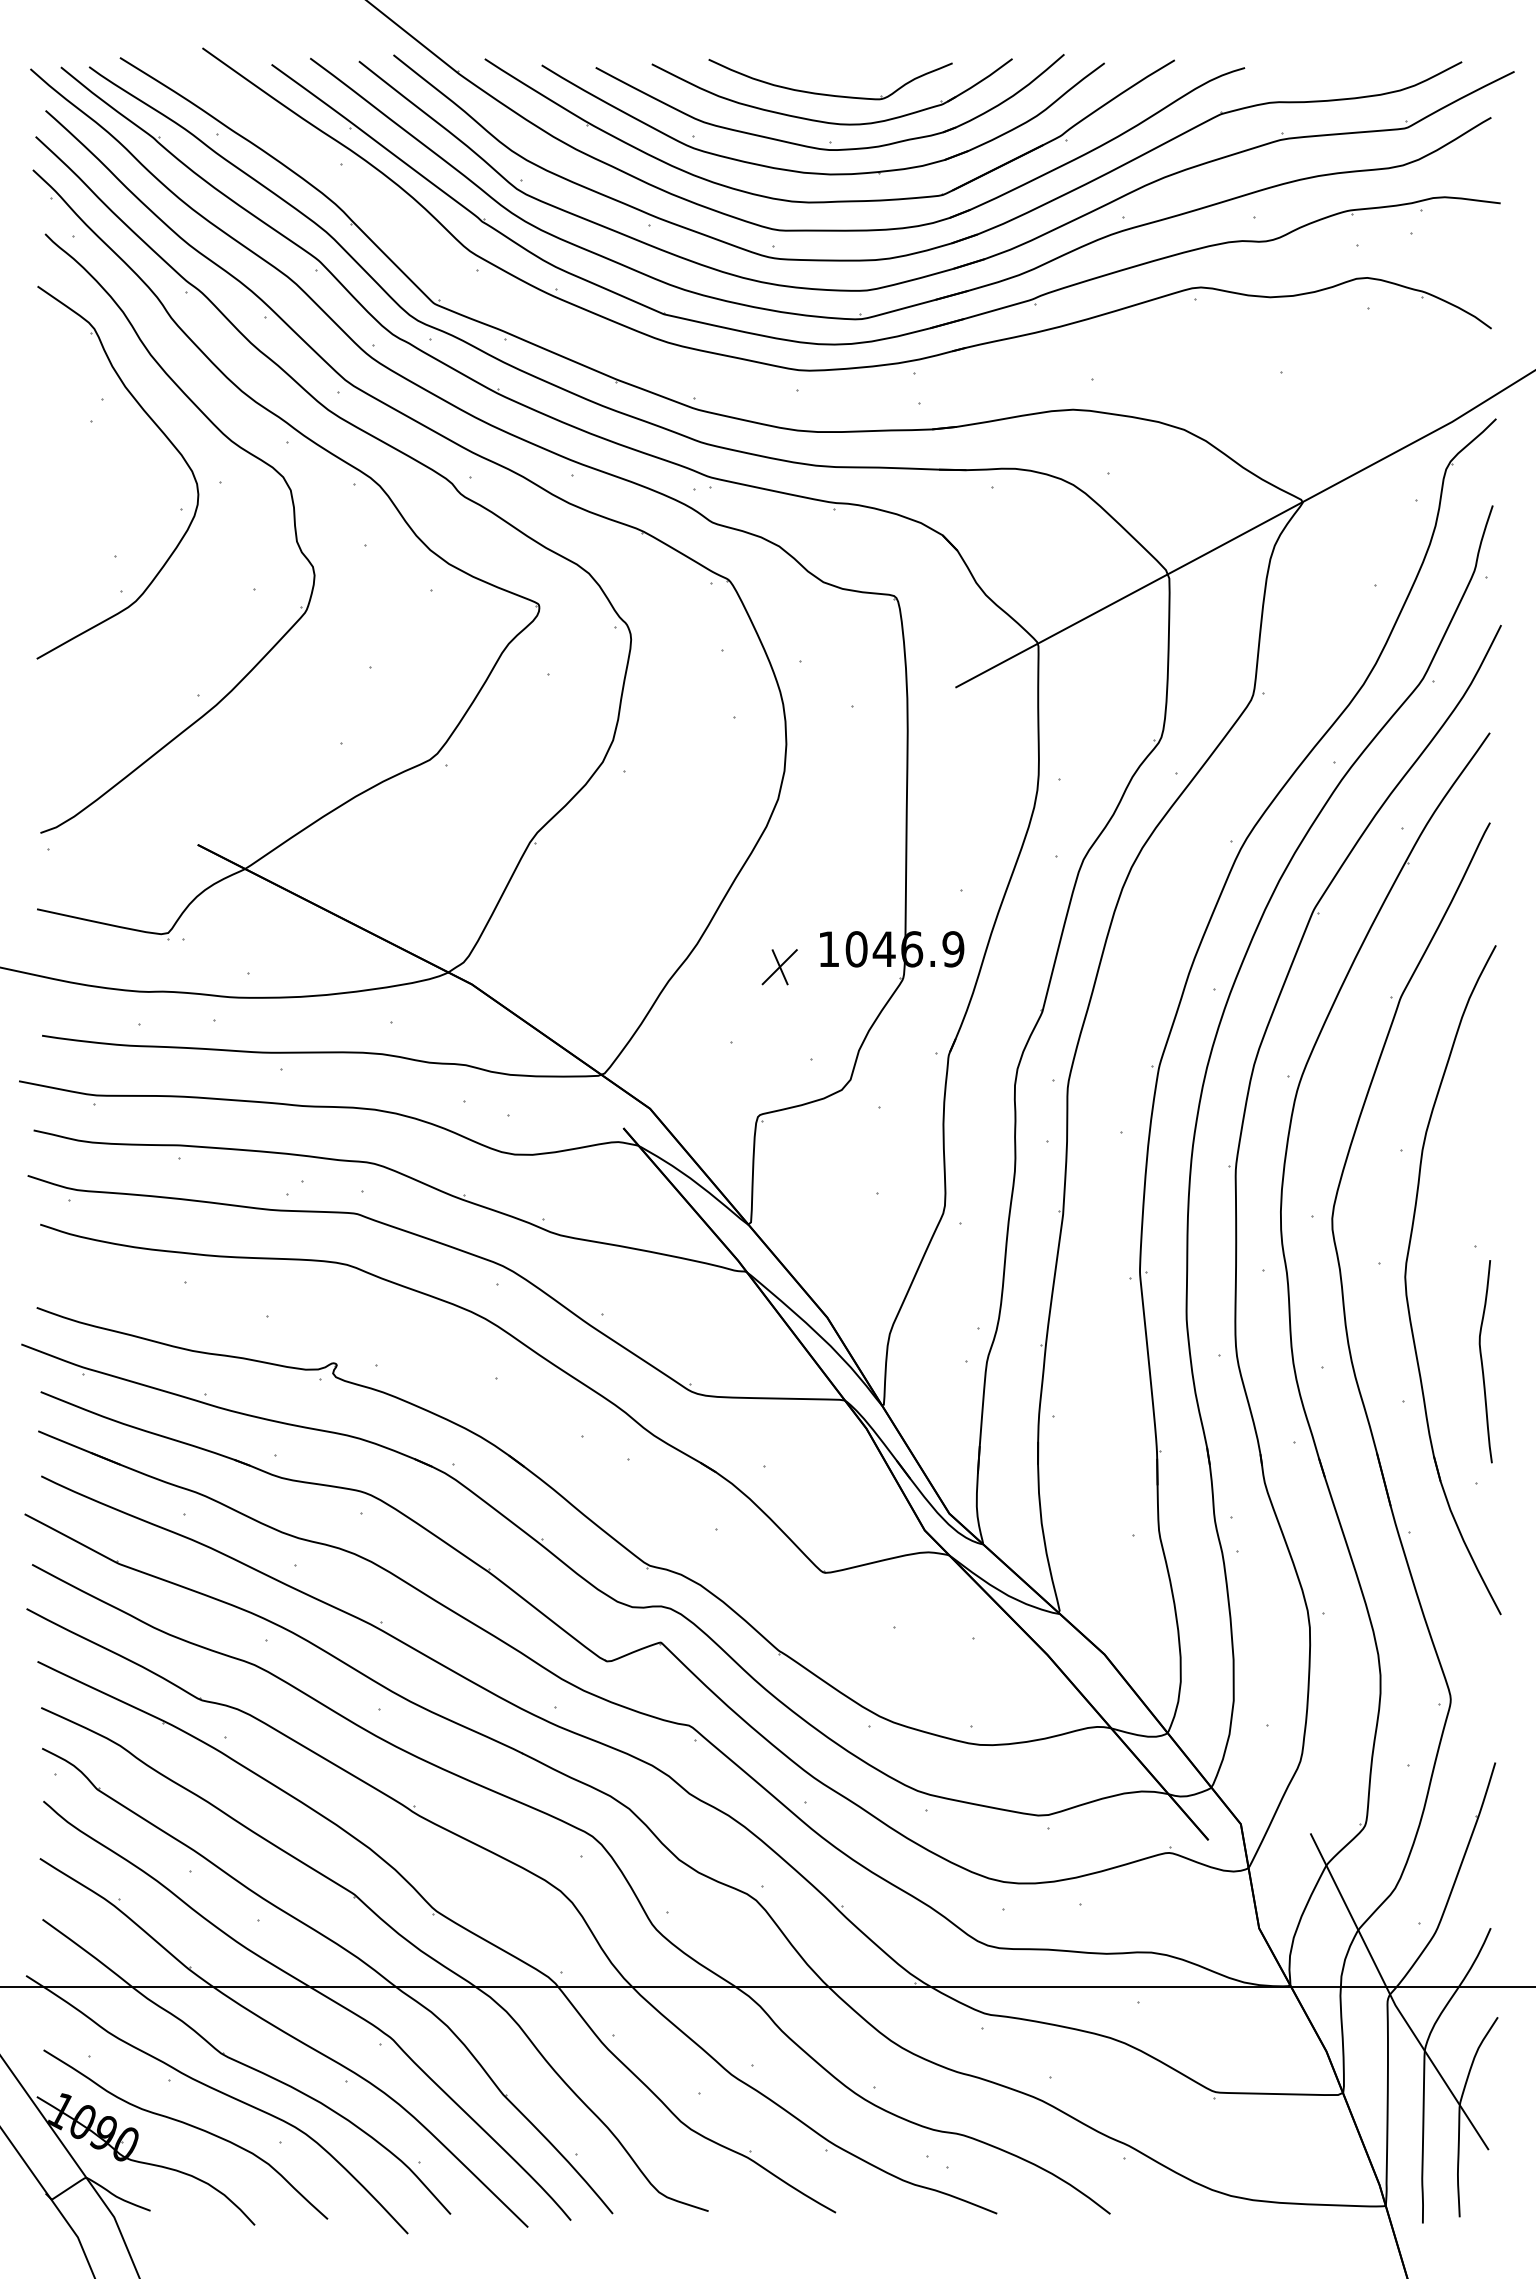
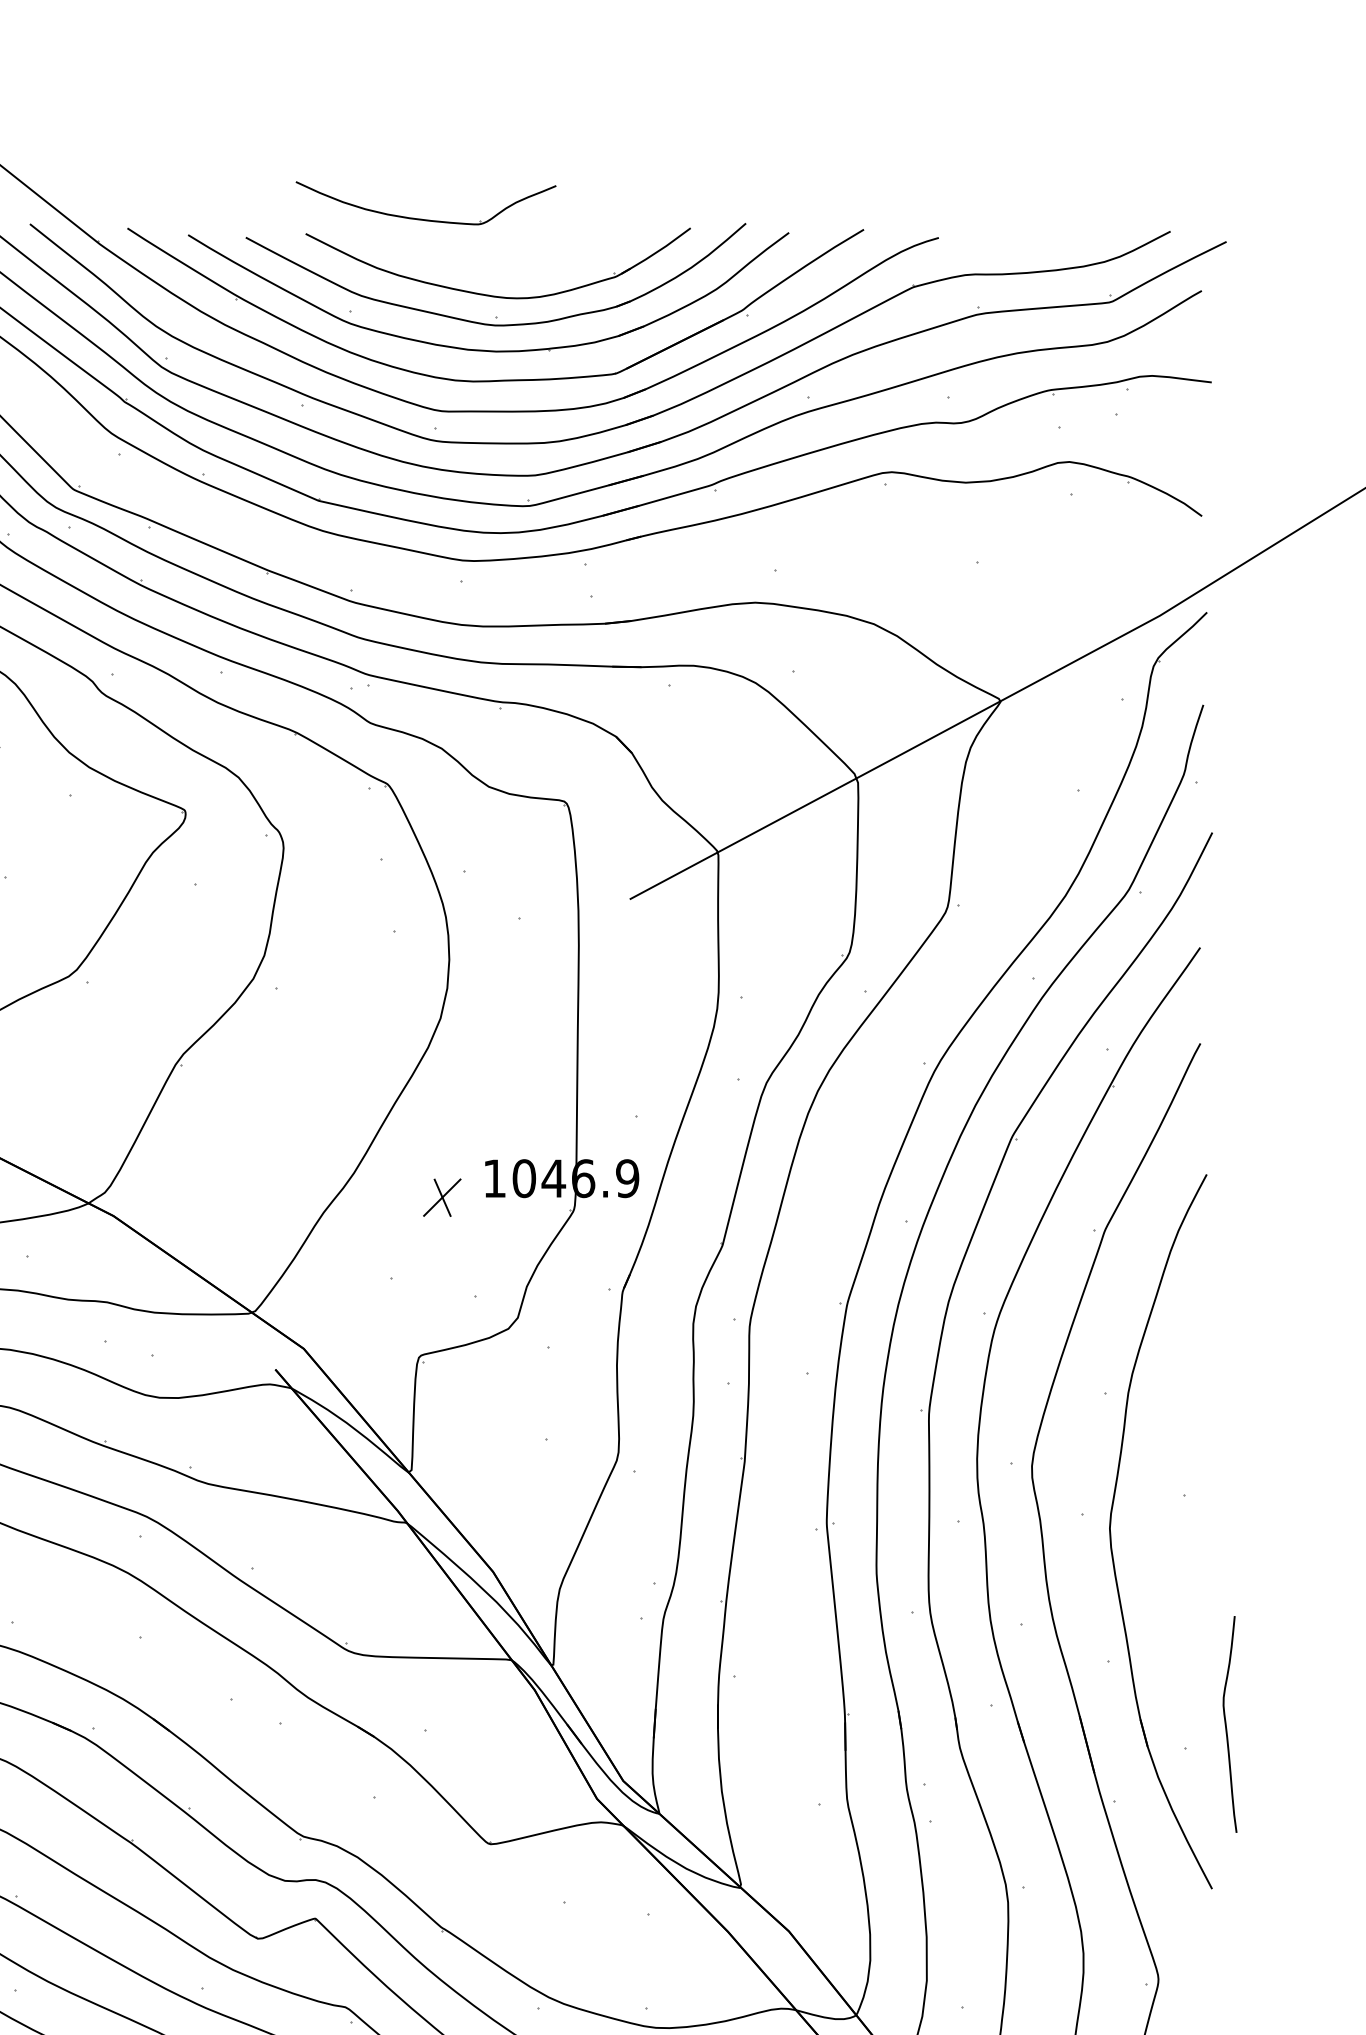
part: (830, 94) -> (425, 219), moved
curve: (1482, 1361) -> (1226, 1724), moved

